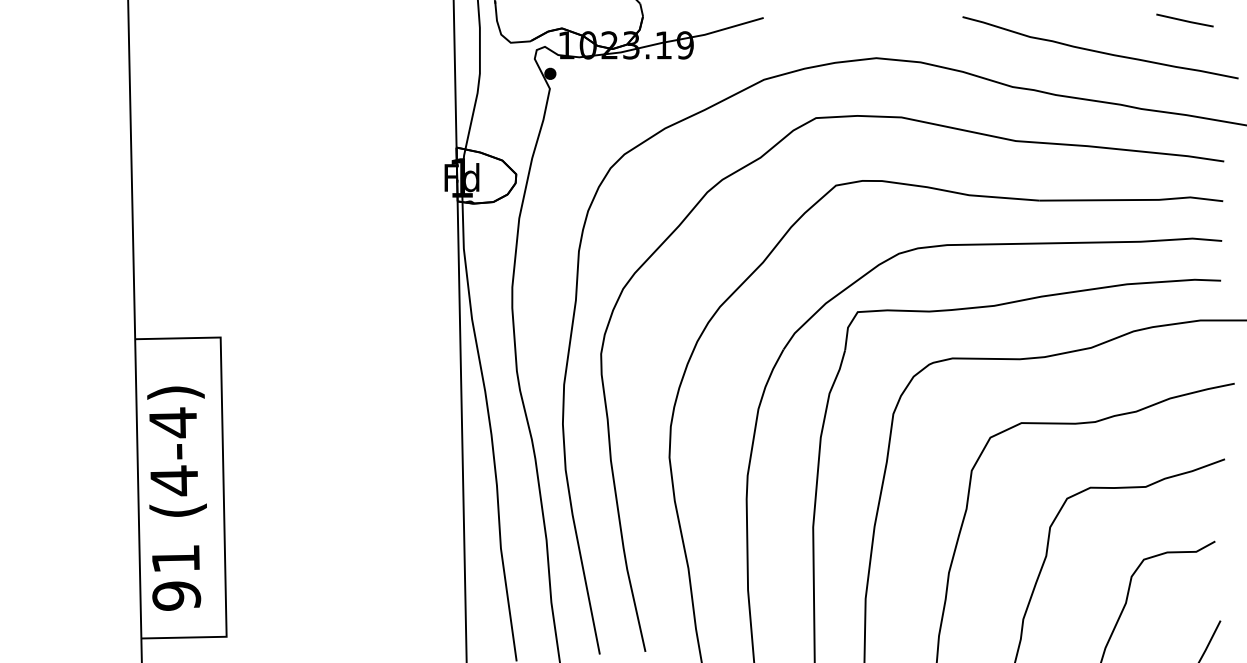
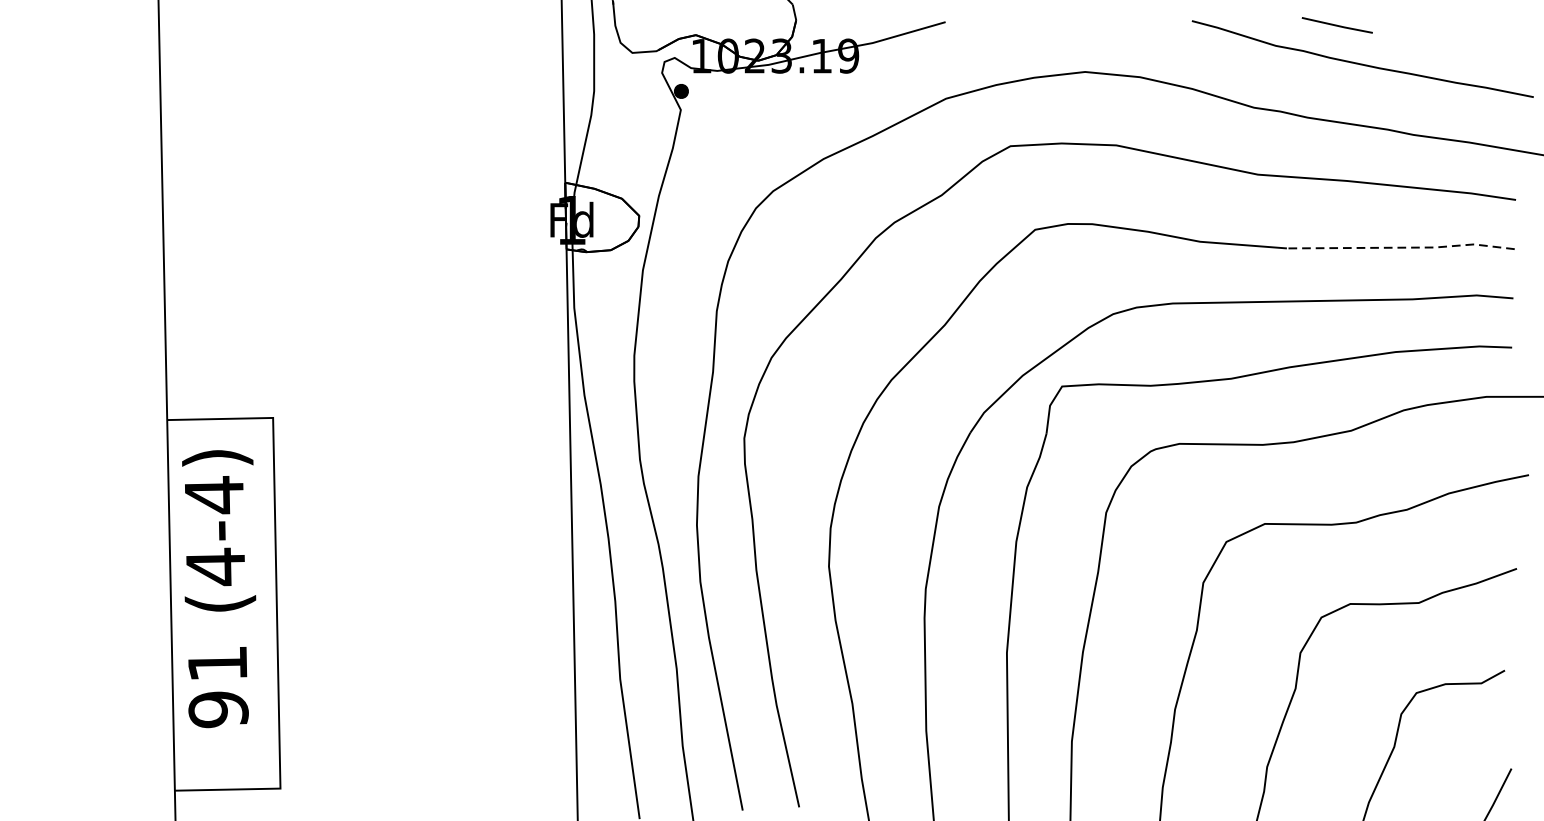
line: (1184, 20) -> (1336, 25), moved
line: (1133, 200) -> (1403, 248), solid -> dashed
text: (176, 498) -> (218, 588), moved

